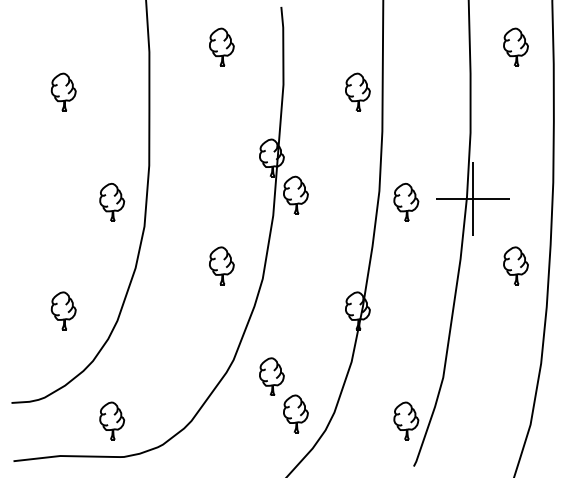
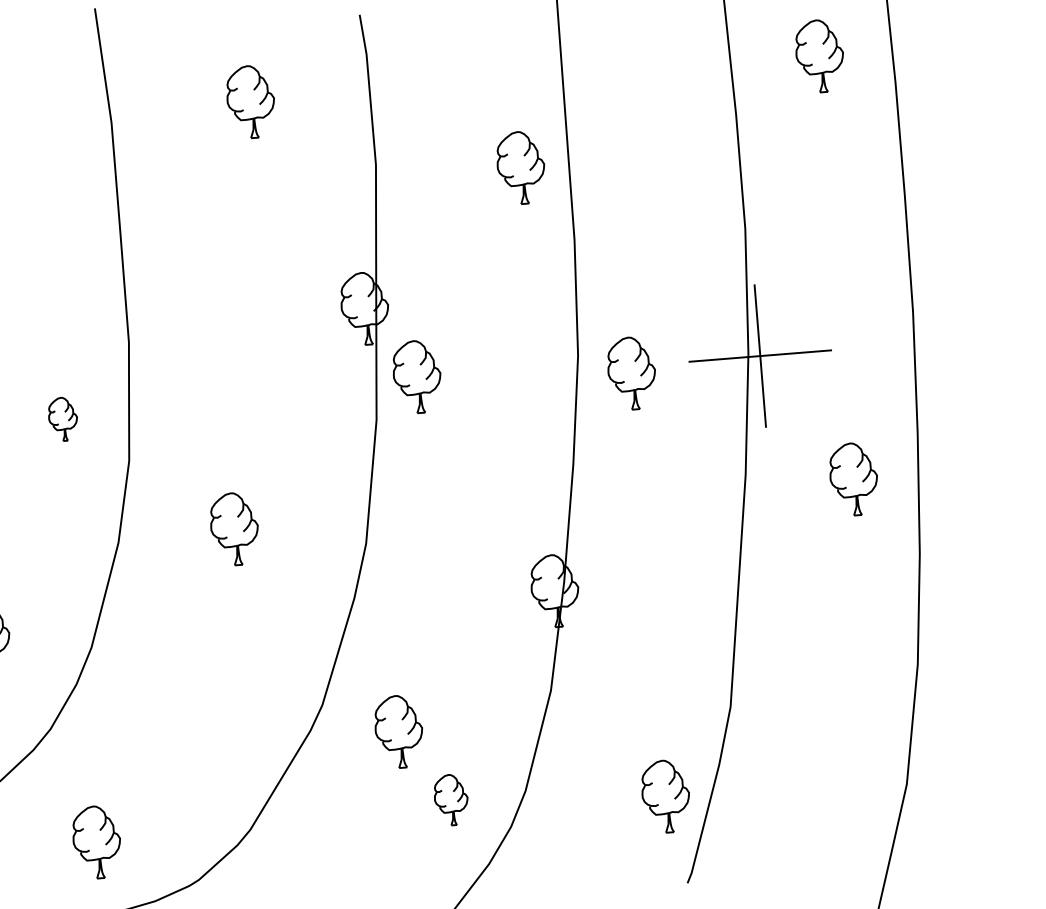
part: (112, 202) -> (63, 419), size x0.6
part: (221, 265) -> (233, 528), moved
part: (295, 413) -> (450, 799), size x0.7

